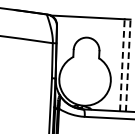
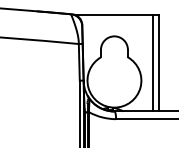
line: (122, 64) -> (152, 62), dashed -> solid
line: (128, 64) -> (158, 62), dashed -> solid

